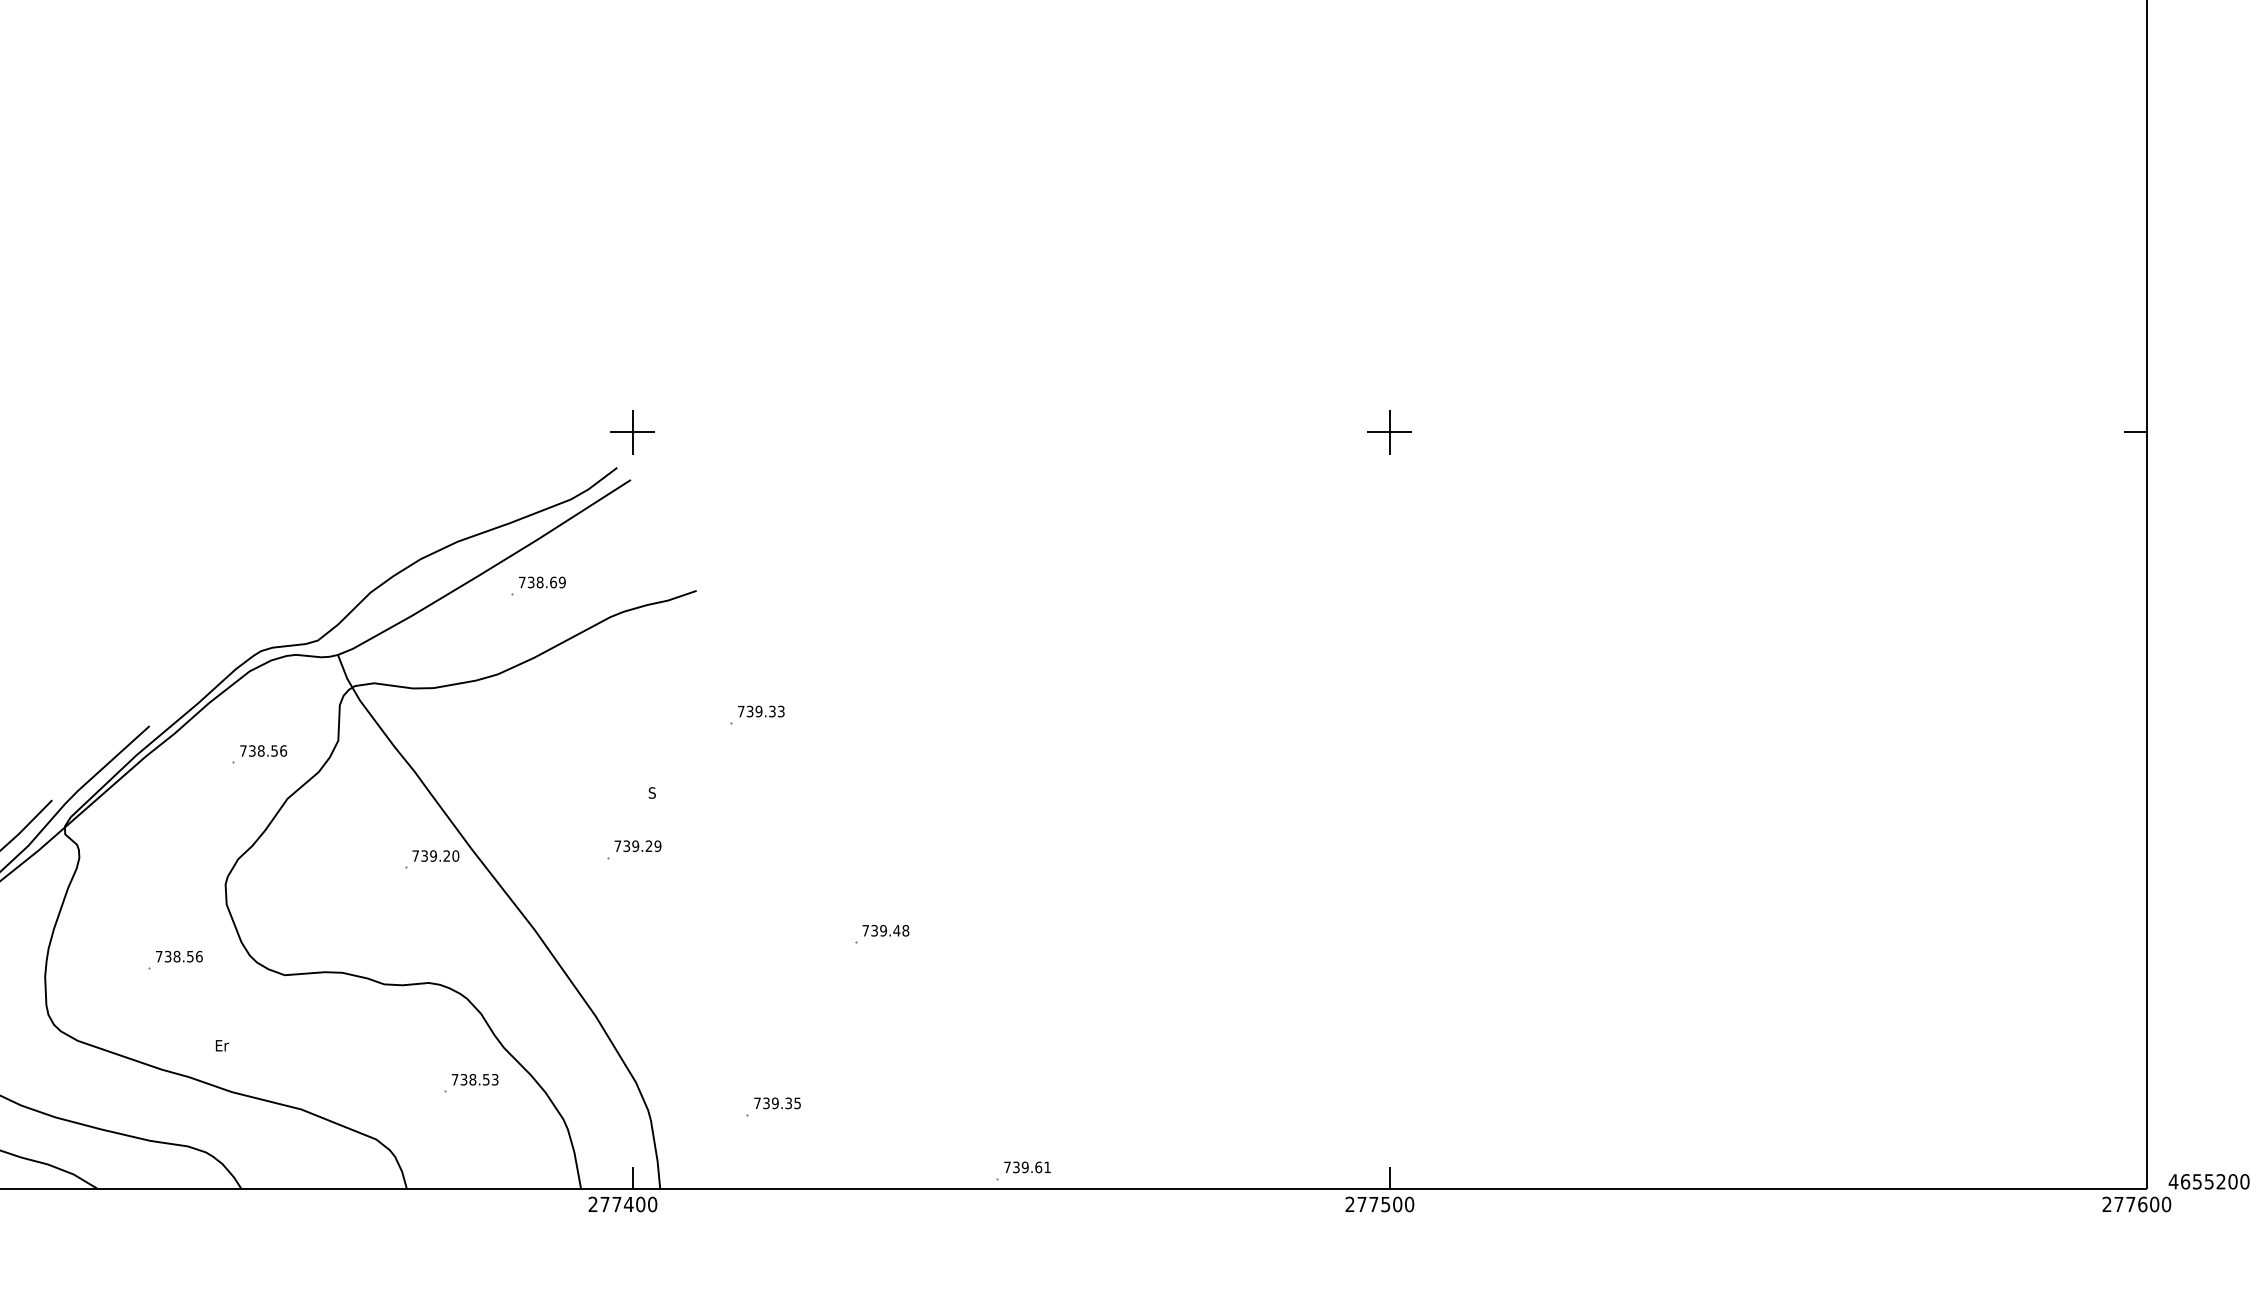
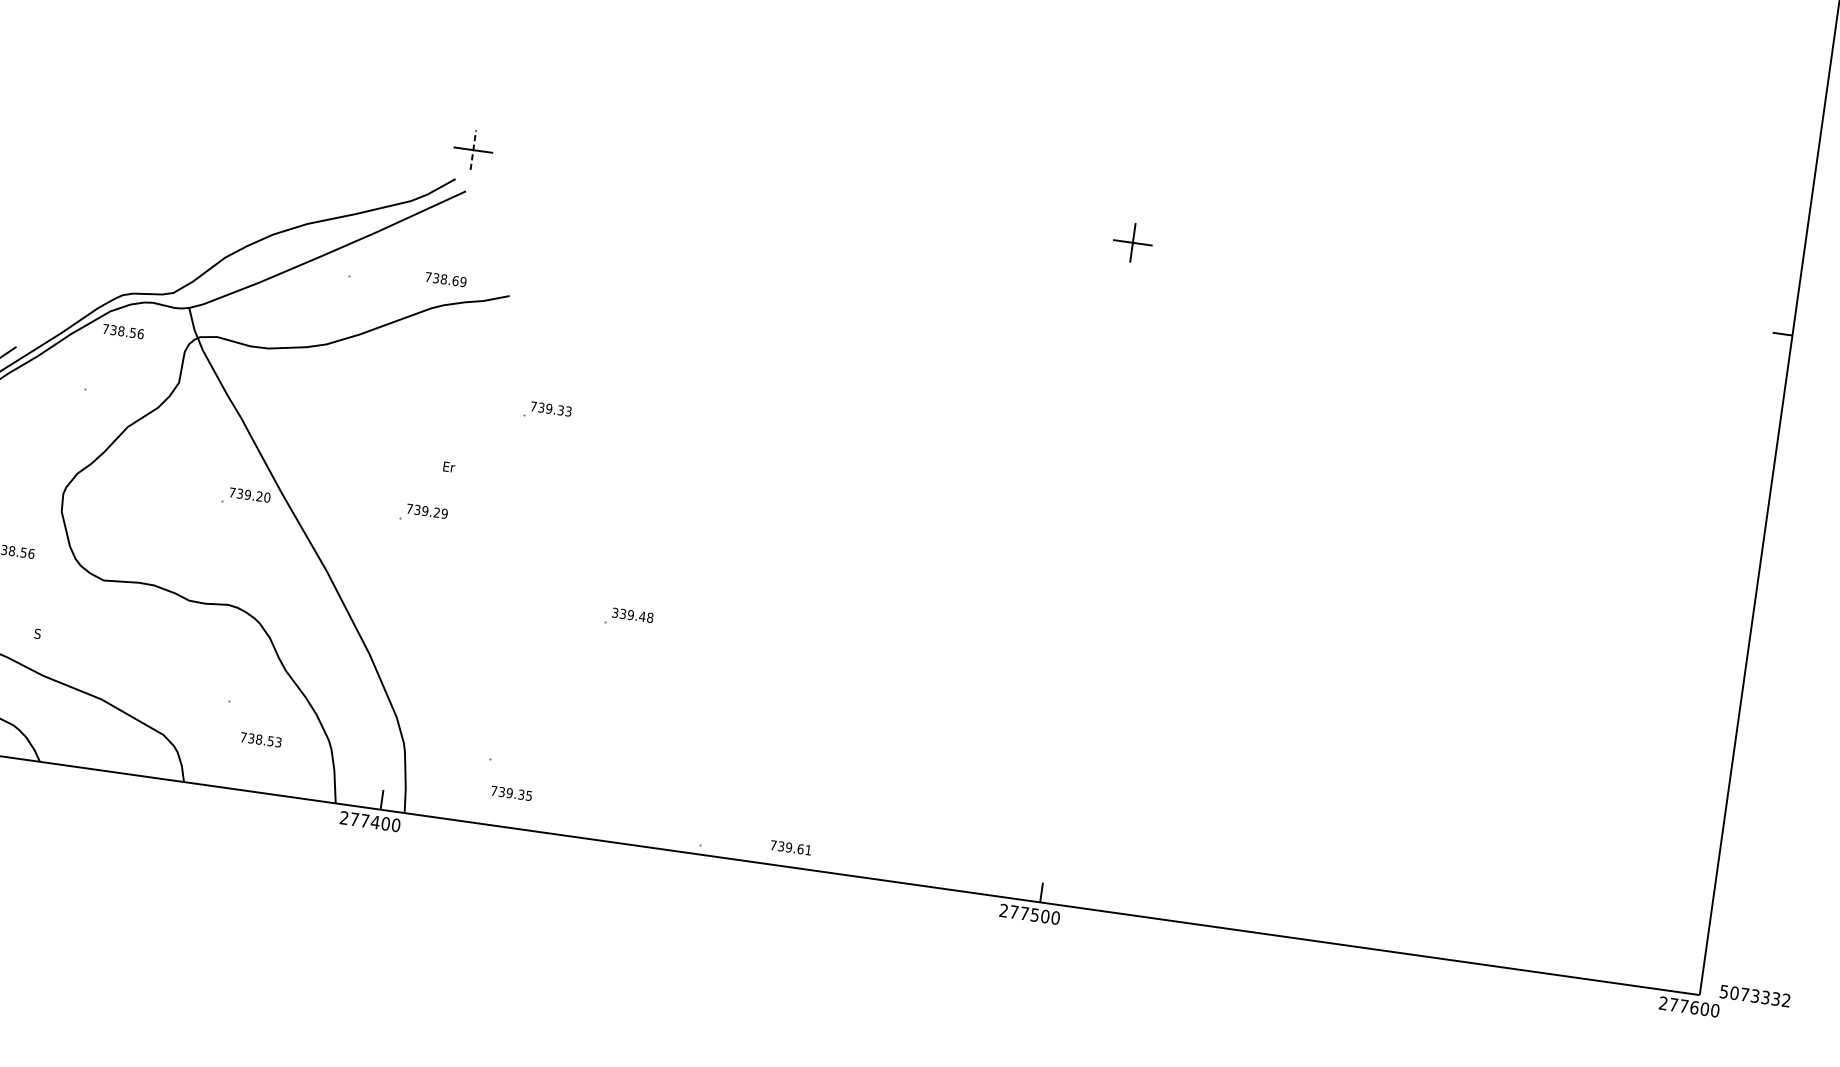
line: (632, 432) -> (473, 150), solid -> dashed
text: (542, 582) -> (446, 279), moved
text: (263, 750) -> (123, 331), moved
text: (655, 792) -> (449, 466), S -> Er
text: (865, 930) -> (615, 612), 739.48 -> 339.48
text: (222, 1045) -> (40, 634), Er -> S
text: (474, 1079) -> (260, 739), moved
text: (777, 1103) -> (511, 793), moved
text: (1027, 1167) -> (790, 847), moved
text: (2208, 1181) -> (1754, 995), 4655200 -> 5073332

